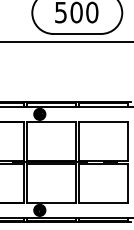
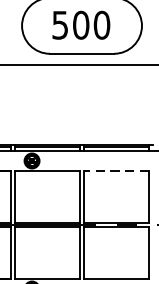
line: (102, 121) -> (115, 170), solid -> dashed

